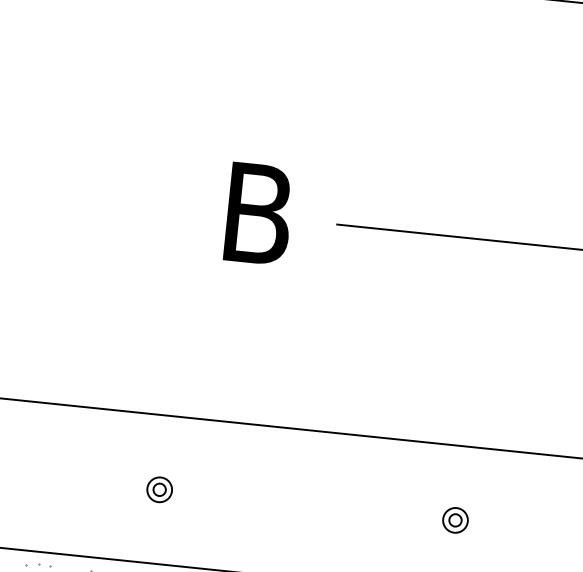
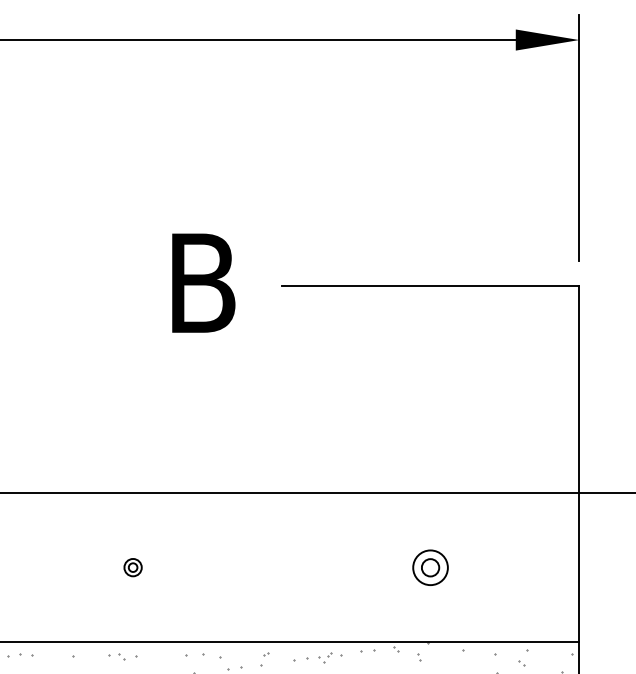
part: (159, 489) -> (132, 567), size x0.7
part: (455, 520) -> (430, 567), size x1.4

